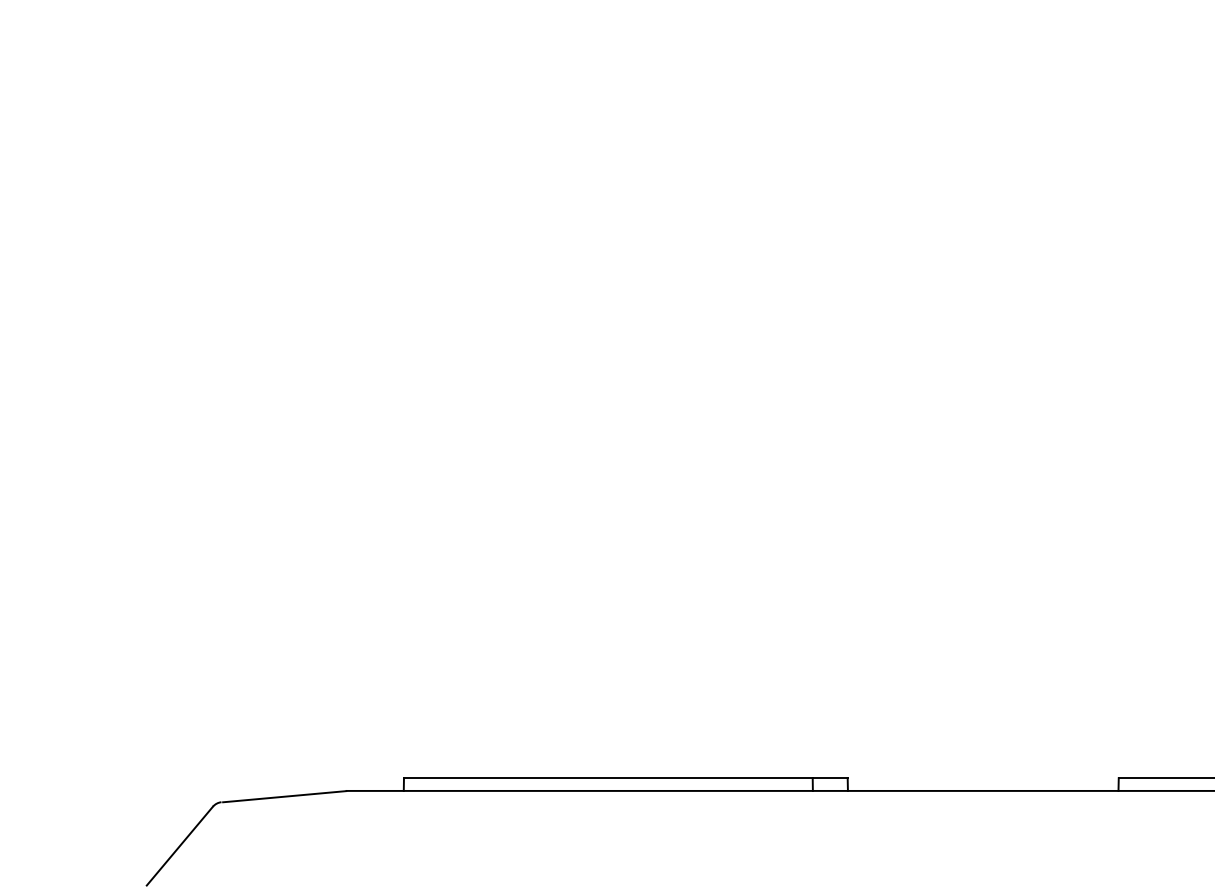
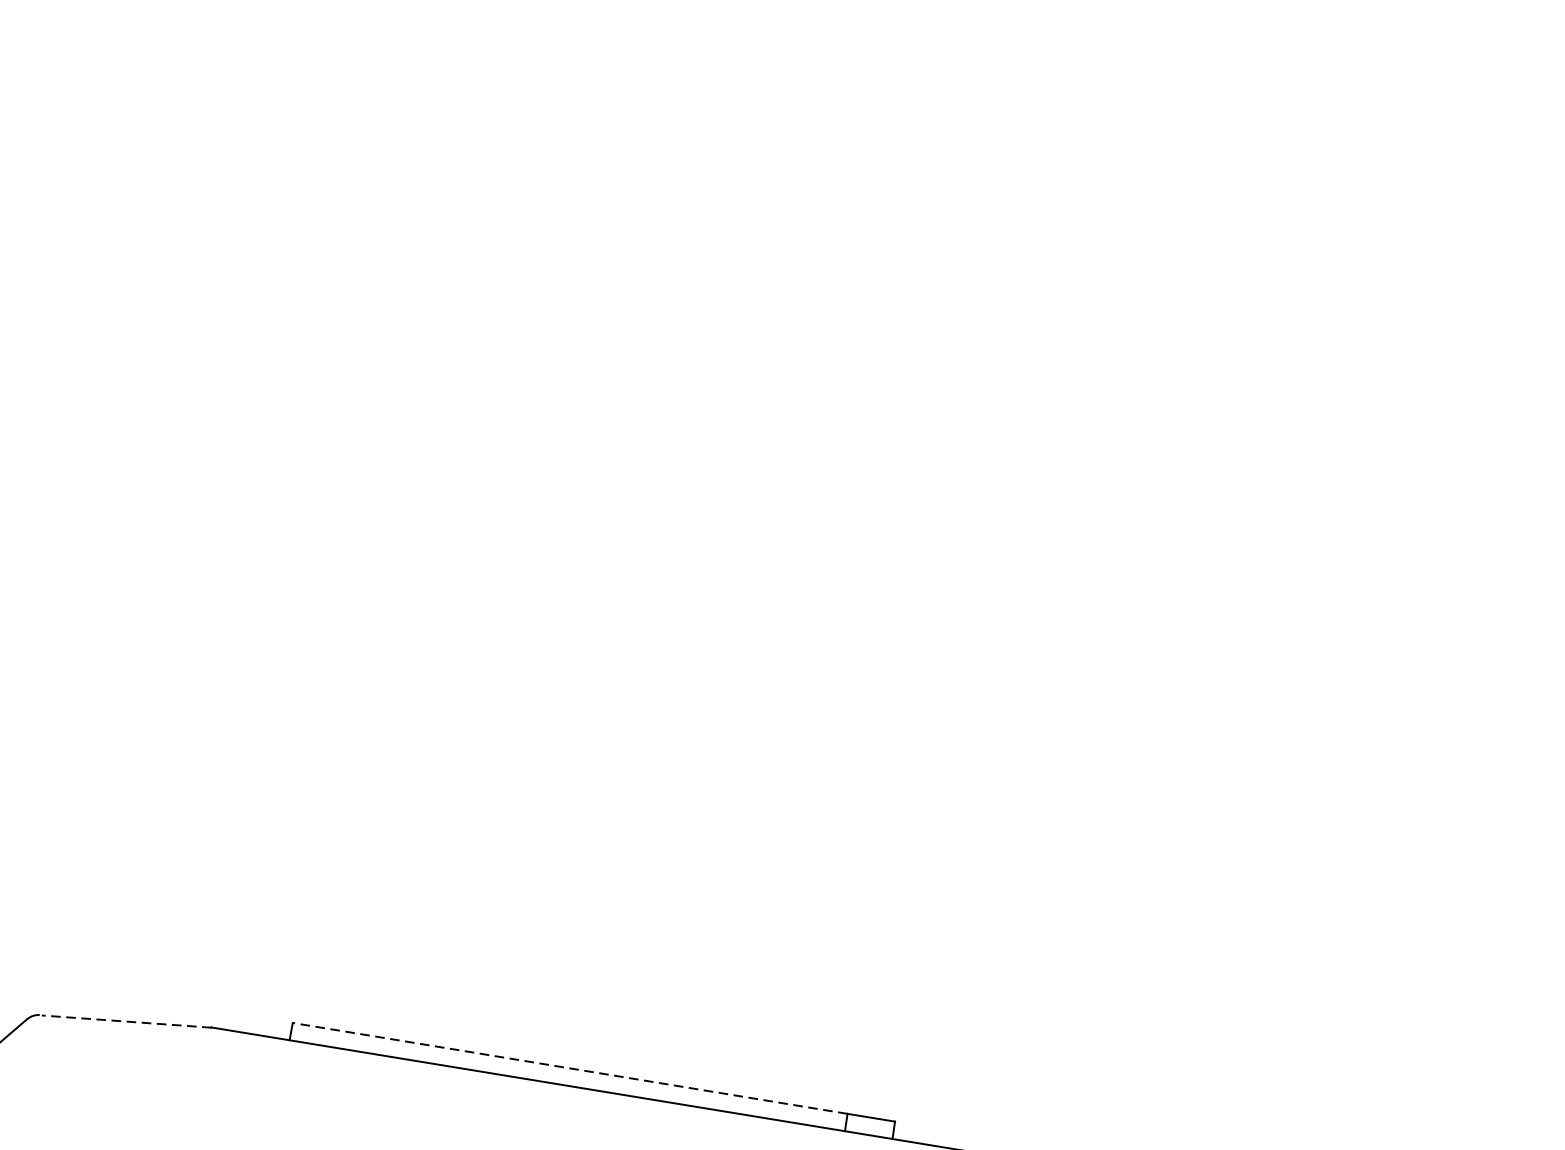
line: (607, 778) -> (568, 1068), solid -> dashed
line: (284, 796) -> (126, 1021), solid -> dashed

